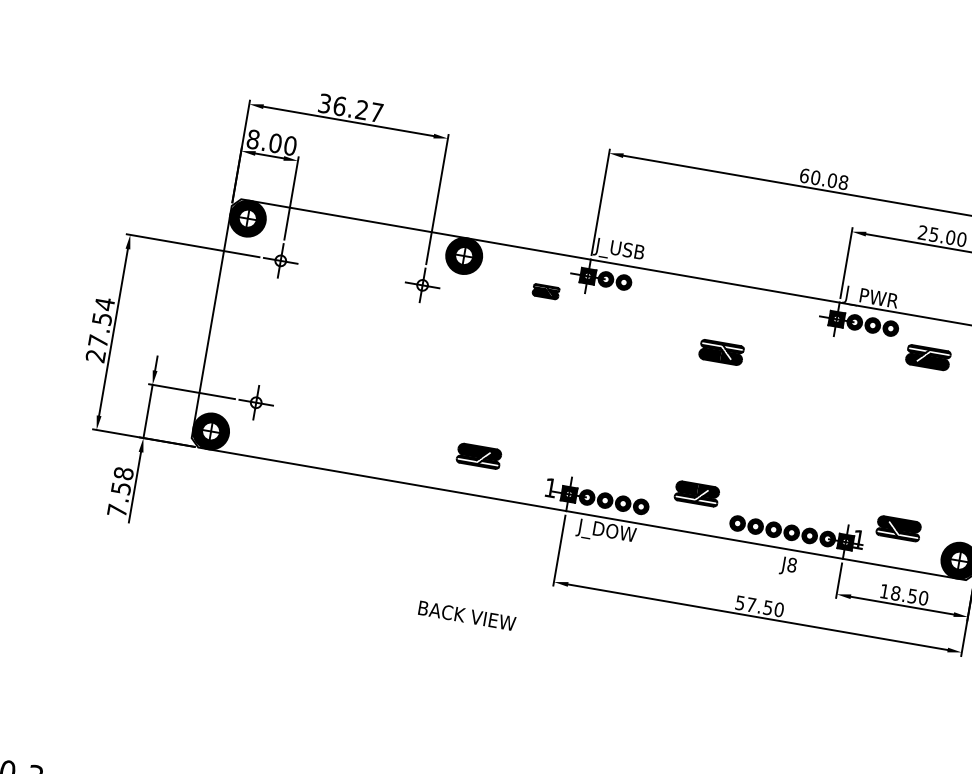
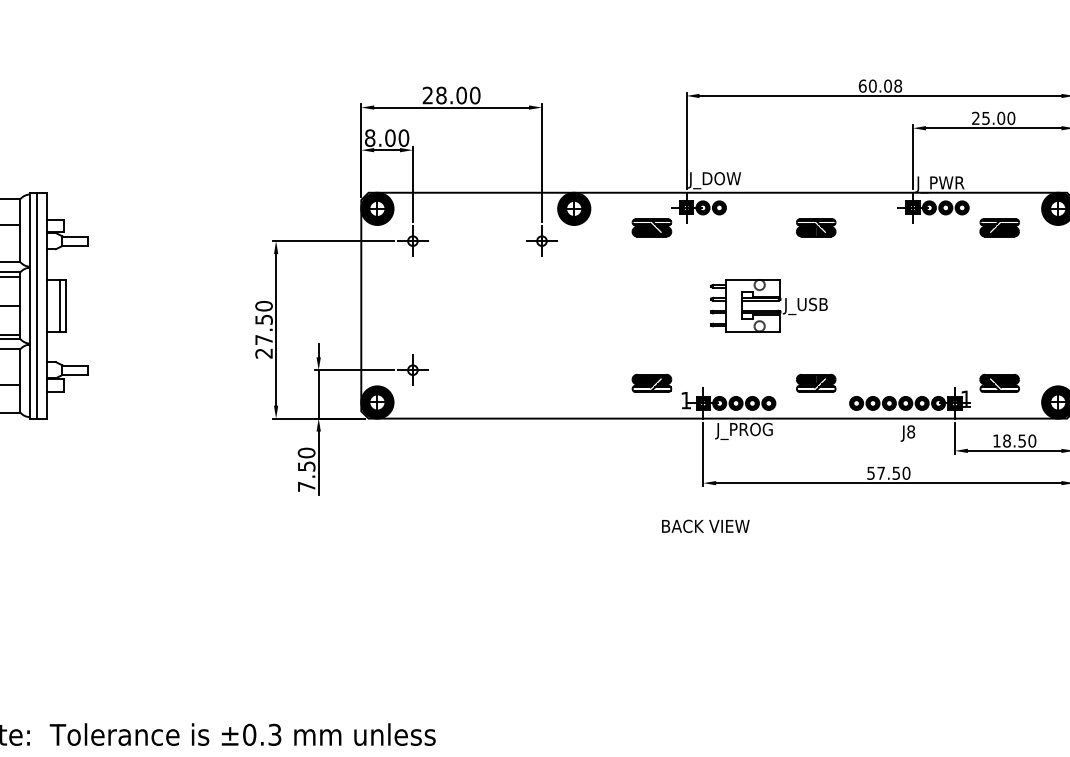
text: (350, 108) -> (451, 95), 36.27 -> 28.00
text: (631, 250) -> (721, 178), J_USB -> J_DOW
part: (545, 291) -> (651, 227), size x1.67
text: (104, 303) -> (263, 305), 27.54 -> 27.50
part: (721, 352) -> (816, 227), moved
part: (659, 399) -> (768, 305), added
part: (478, 455) -> (651, 382), moved
text: (123, 472) -> (306, 452), 7.58 -> 7.50
text: (617, 532) -> (751, 429), J_DOW -> J_PROG
text: (467, 614) -> (705, 525), moved

